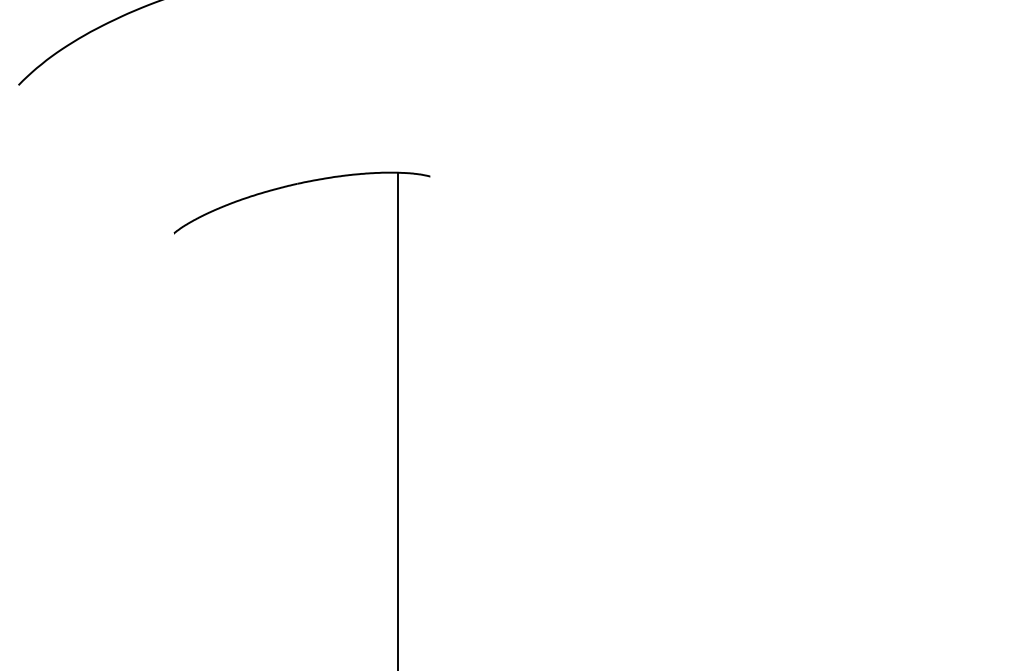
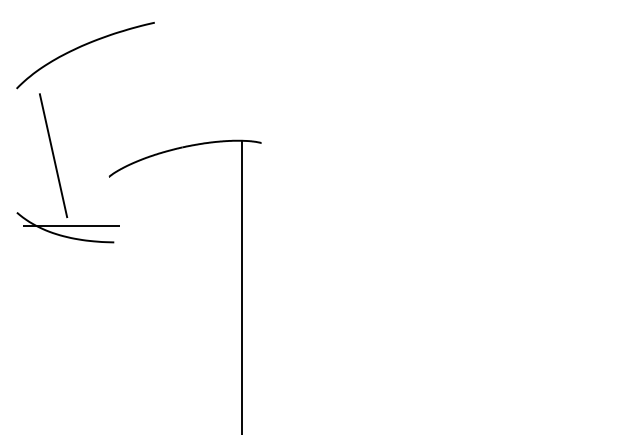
part: (88, 226) -> (58, 172), added

